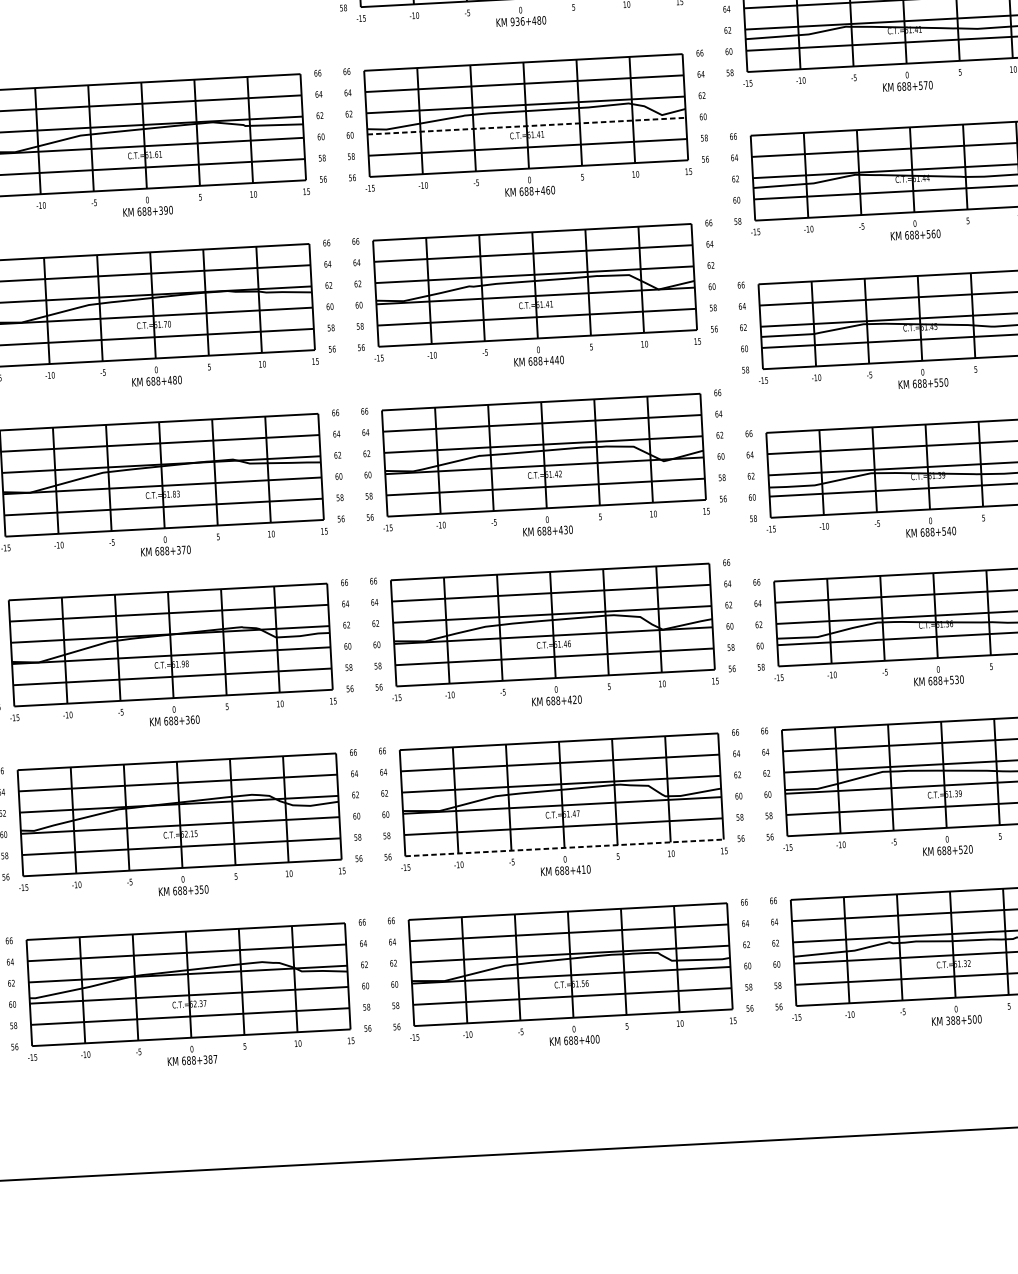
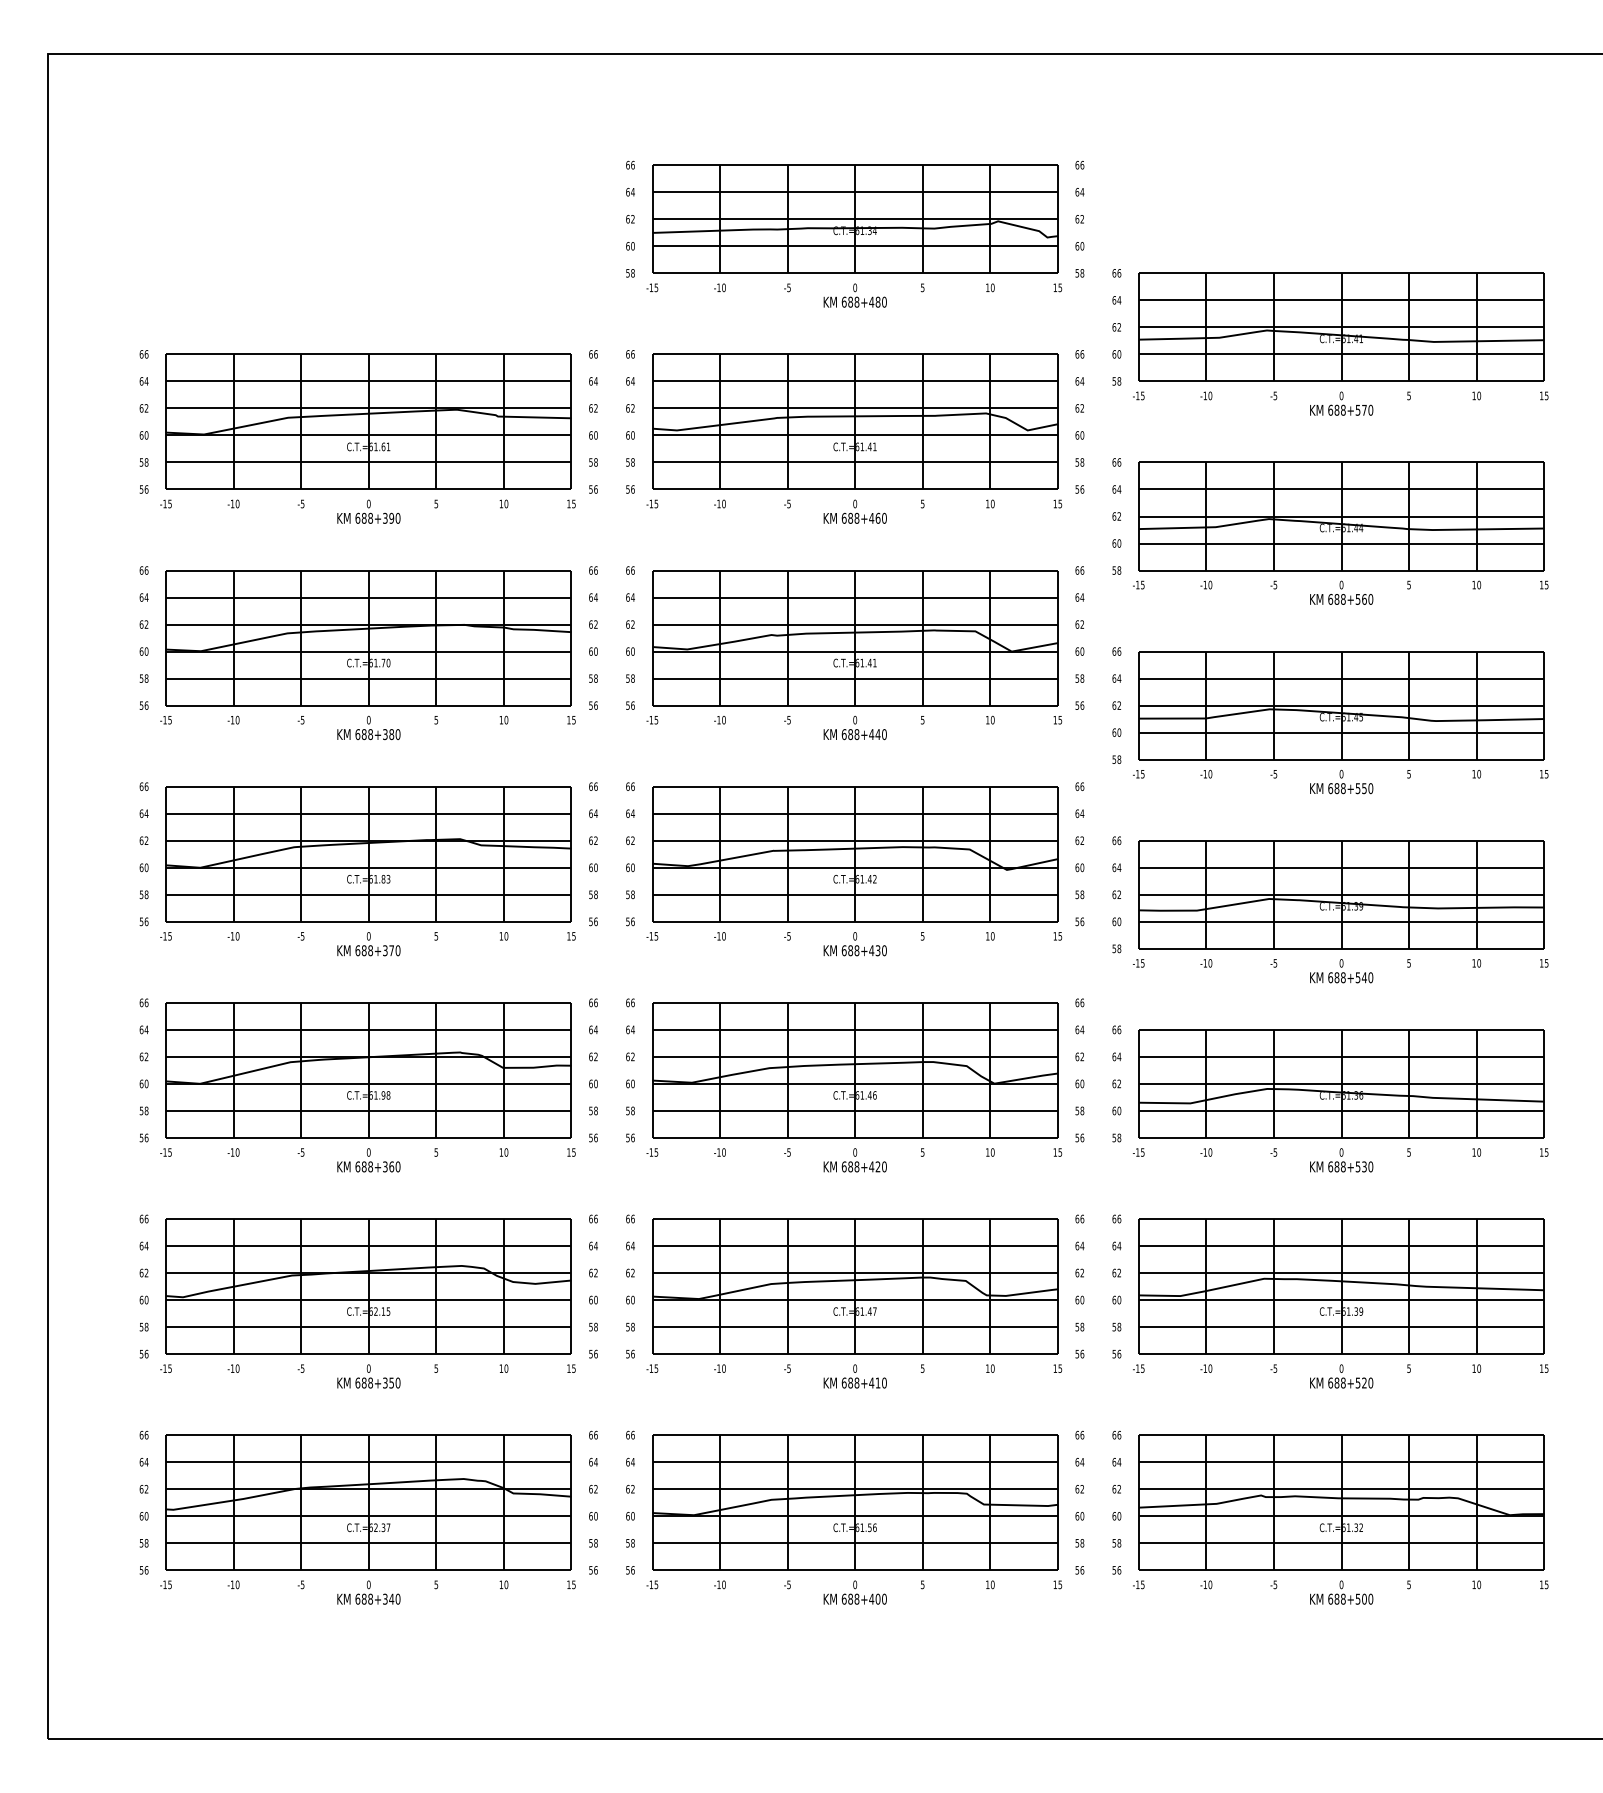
text: (517, 21) -> (850, 301), 936+480 -> 688+480
line: (526, 126) -> (855, 435), dashed -> solid
text: (169, 380) -> (384, 734), 688+480 -> 688+380
line: (564, 848) -> (855, 1354), dashed -> solid
text: (948, 1020) -> (1330, 1598), 388+500 -> 688+500
text: (212, 1058) -> (394, 1598), 688+387 -> 688+340

